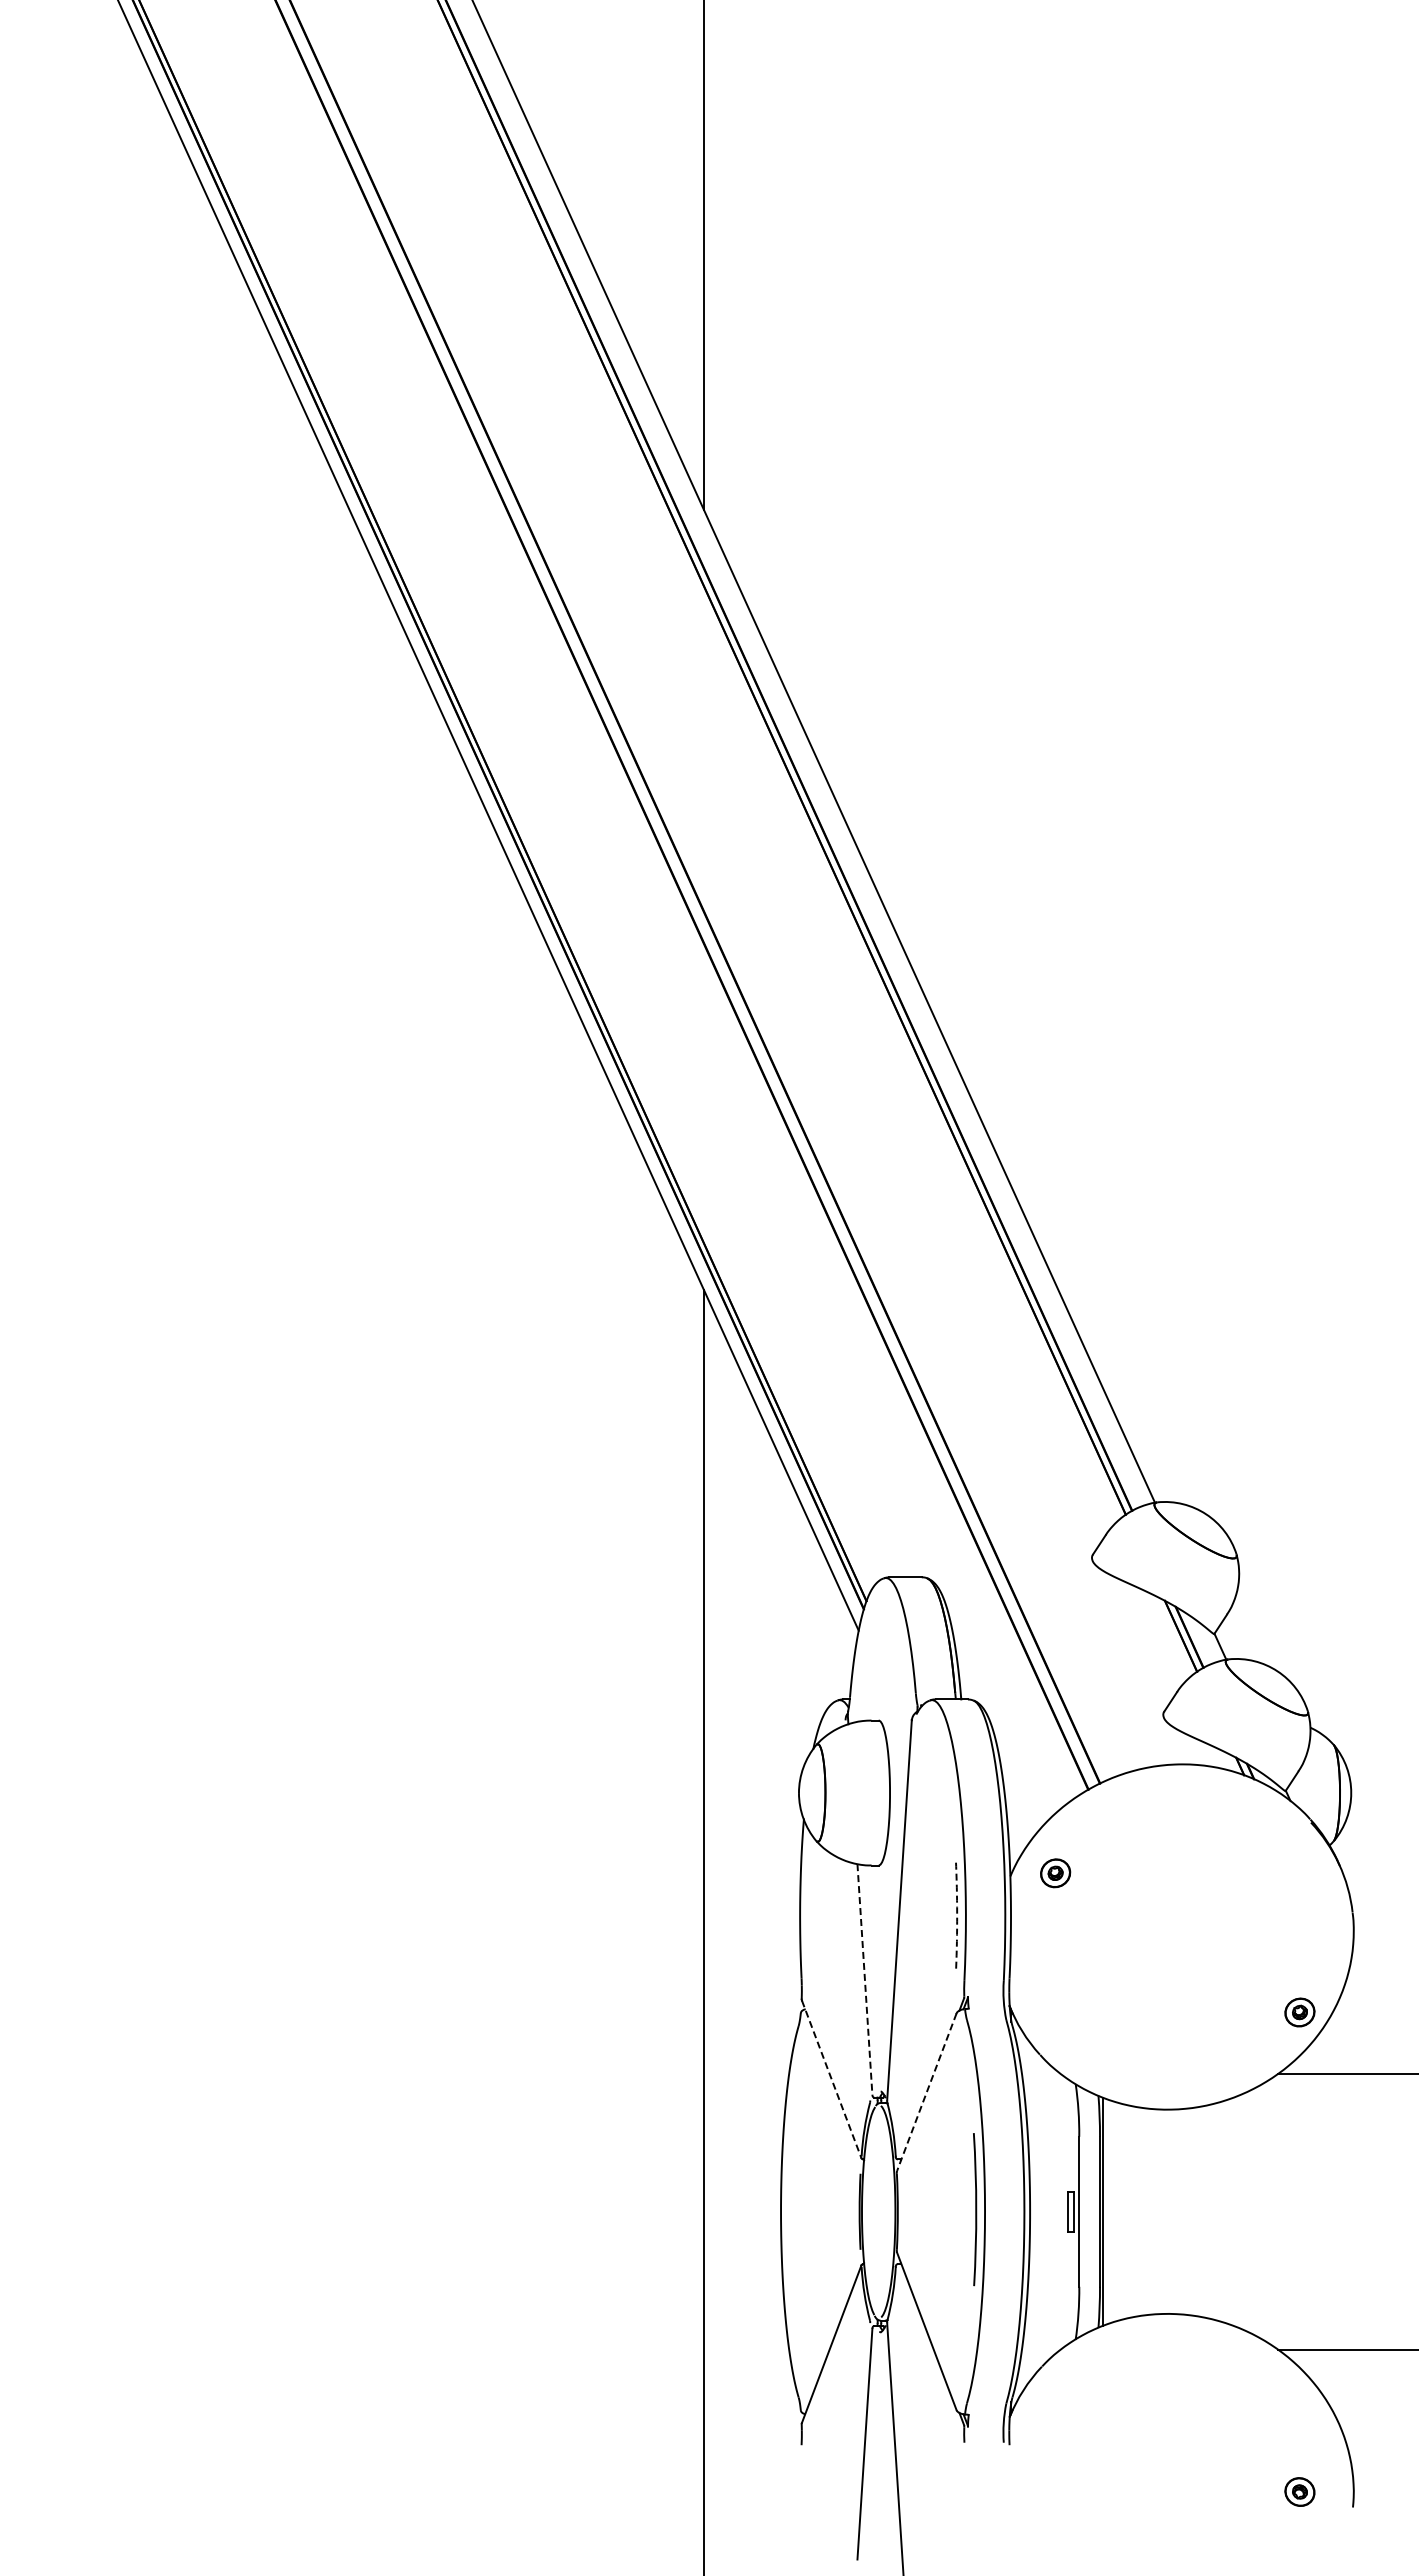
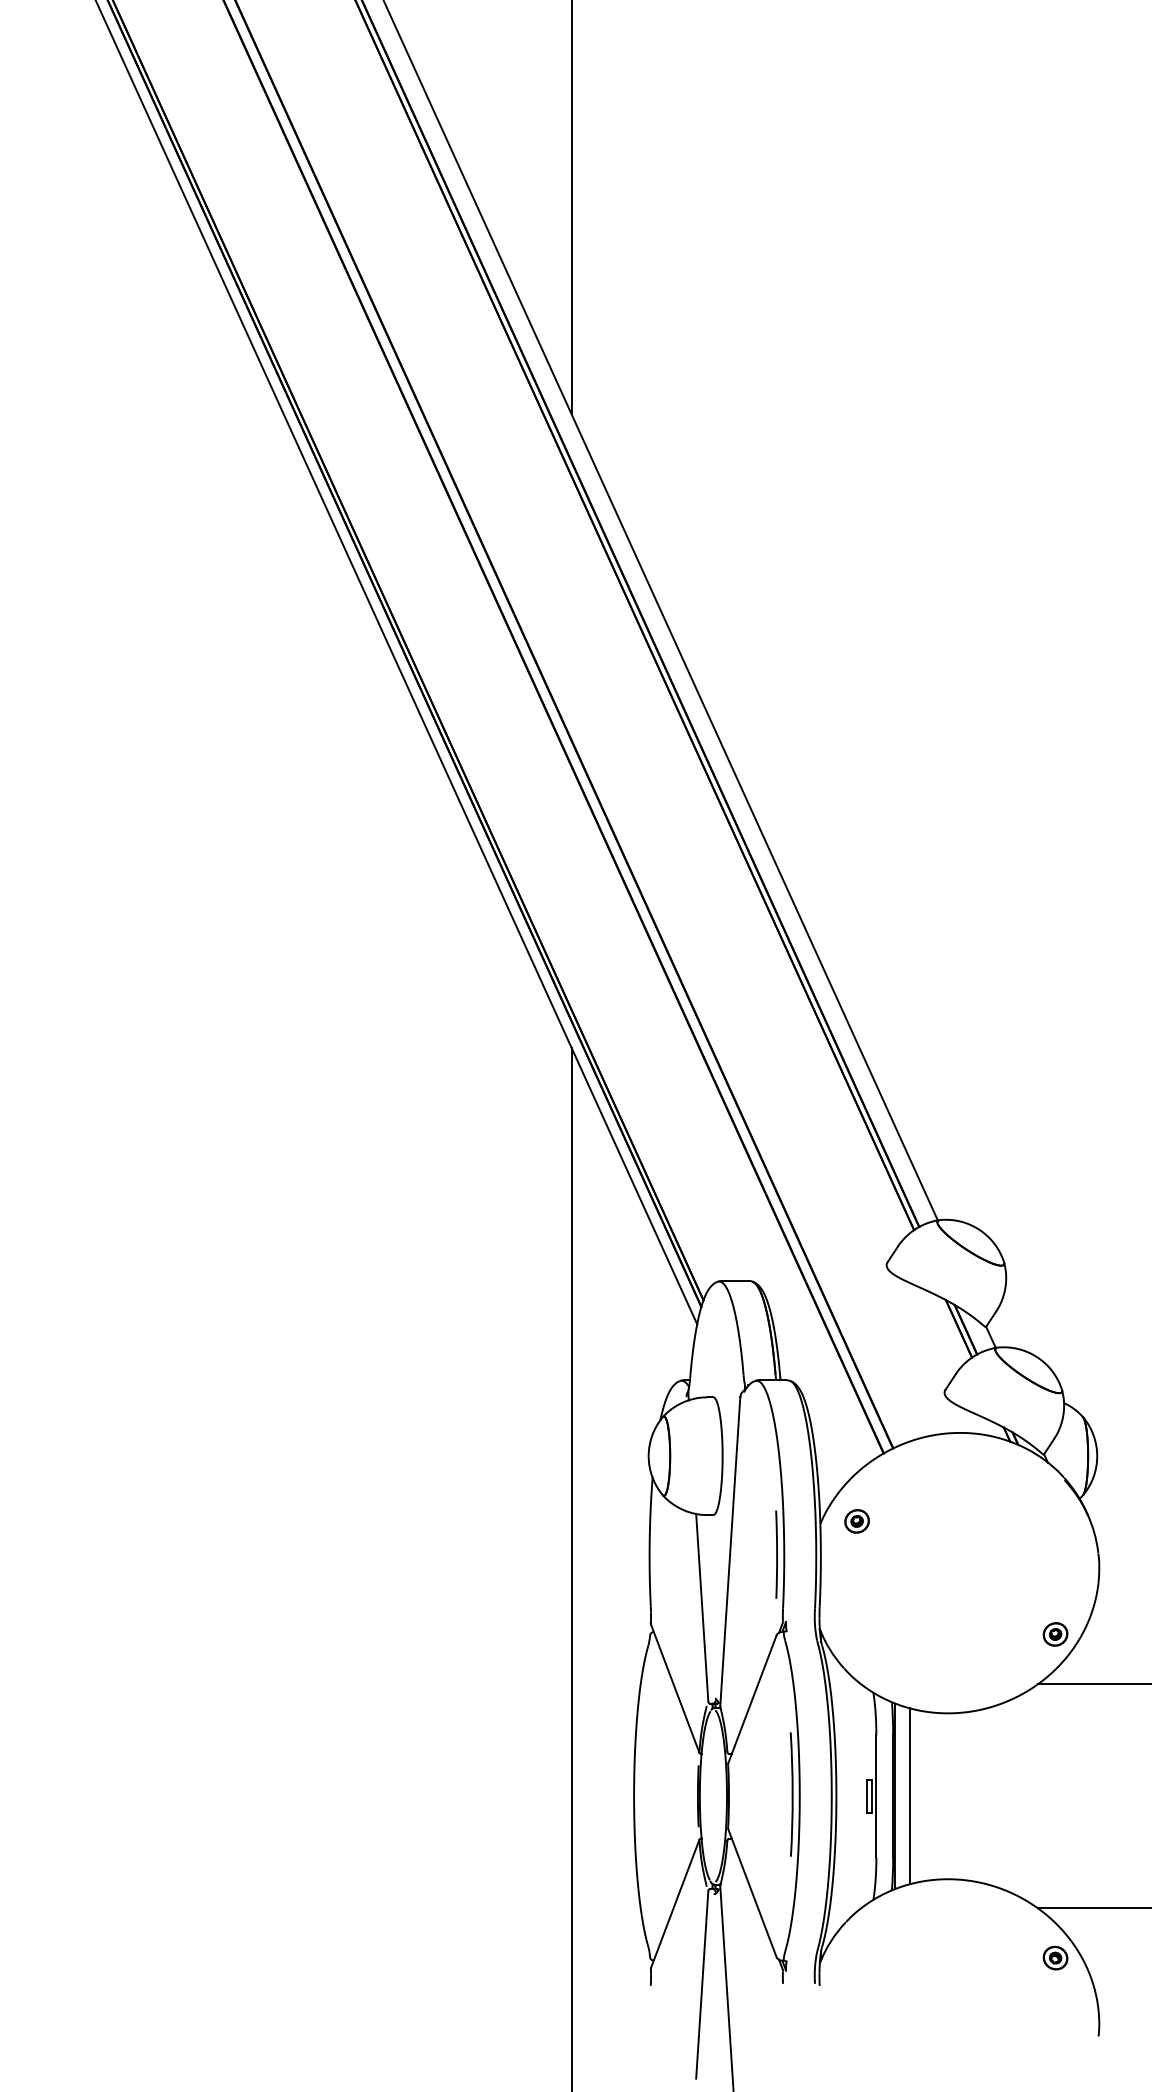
arc: (957, 1914) -> (777, 1554), dashed -> solid
line: (864, 1979) -> (701, 1607), dashed -> solid
line: (831, 2079) -> (675, 1688), dashed -> solid
line: (926, 2092) -> (752, 1699), dashed -> solid
line: (1120, 2211) -> (909, 1796), added
part: (1299, 2491) -> (1055, 1957), moved

